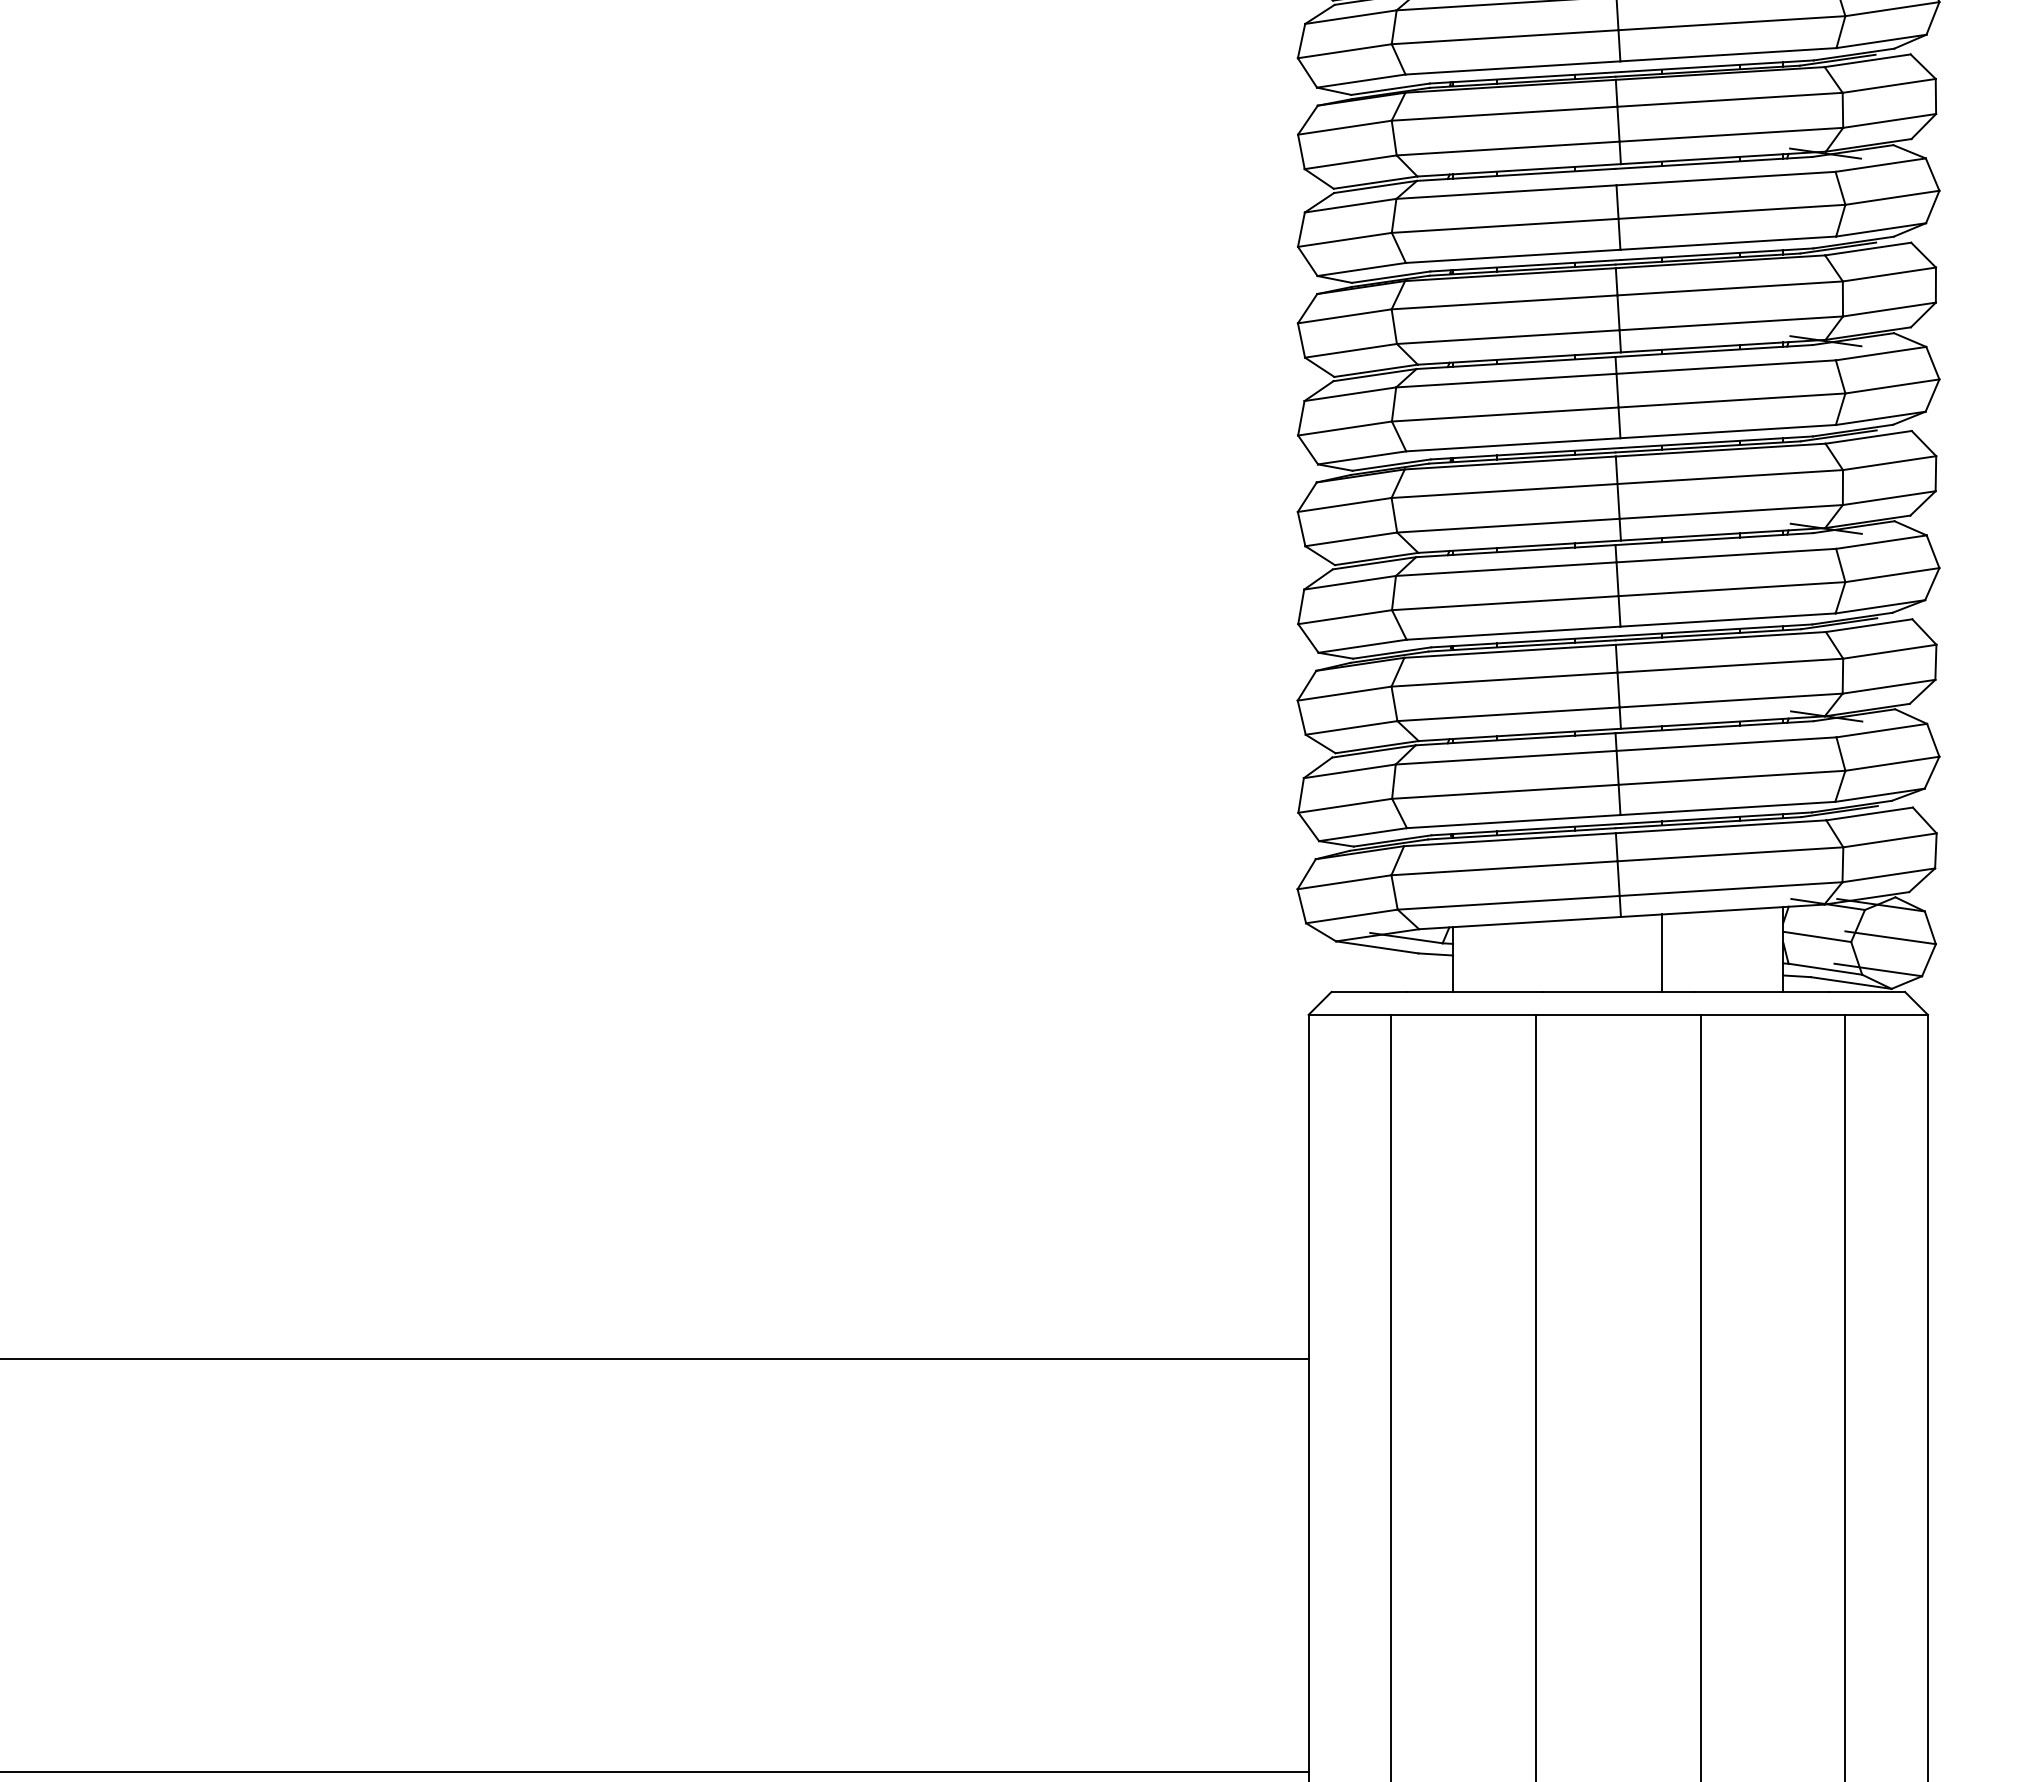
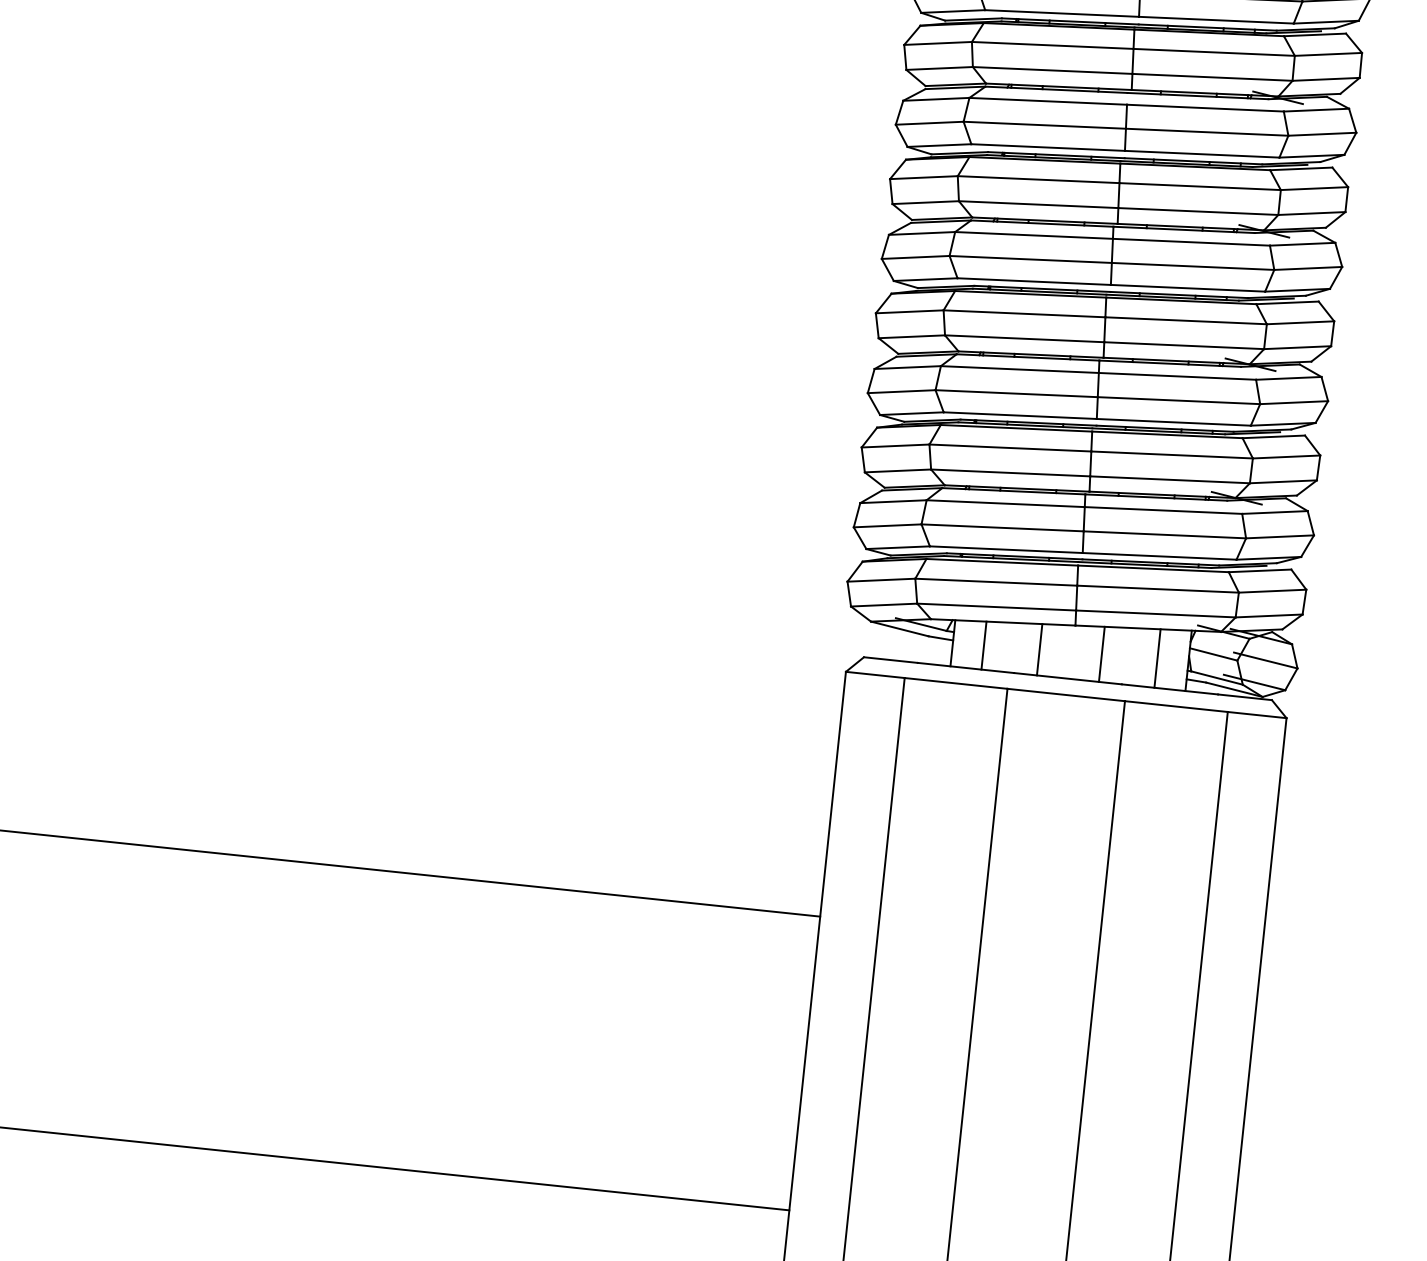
line: (1739, 950) -> (1157, 658), added
line: (1574, 955) -> (1039, 649), added
line: (1496, 957) -> (983, 645), added

